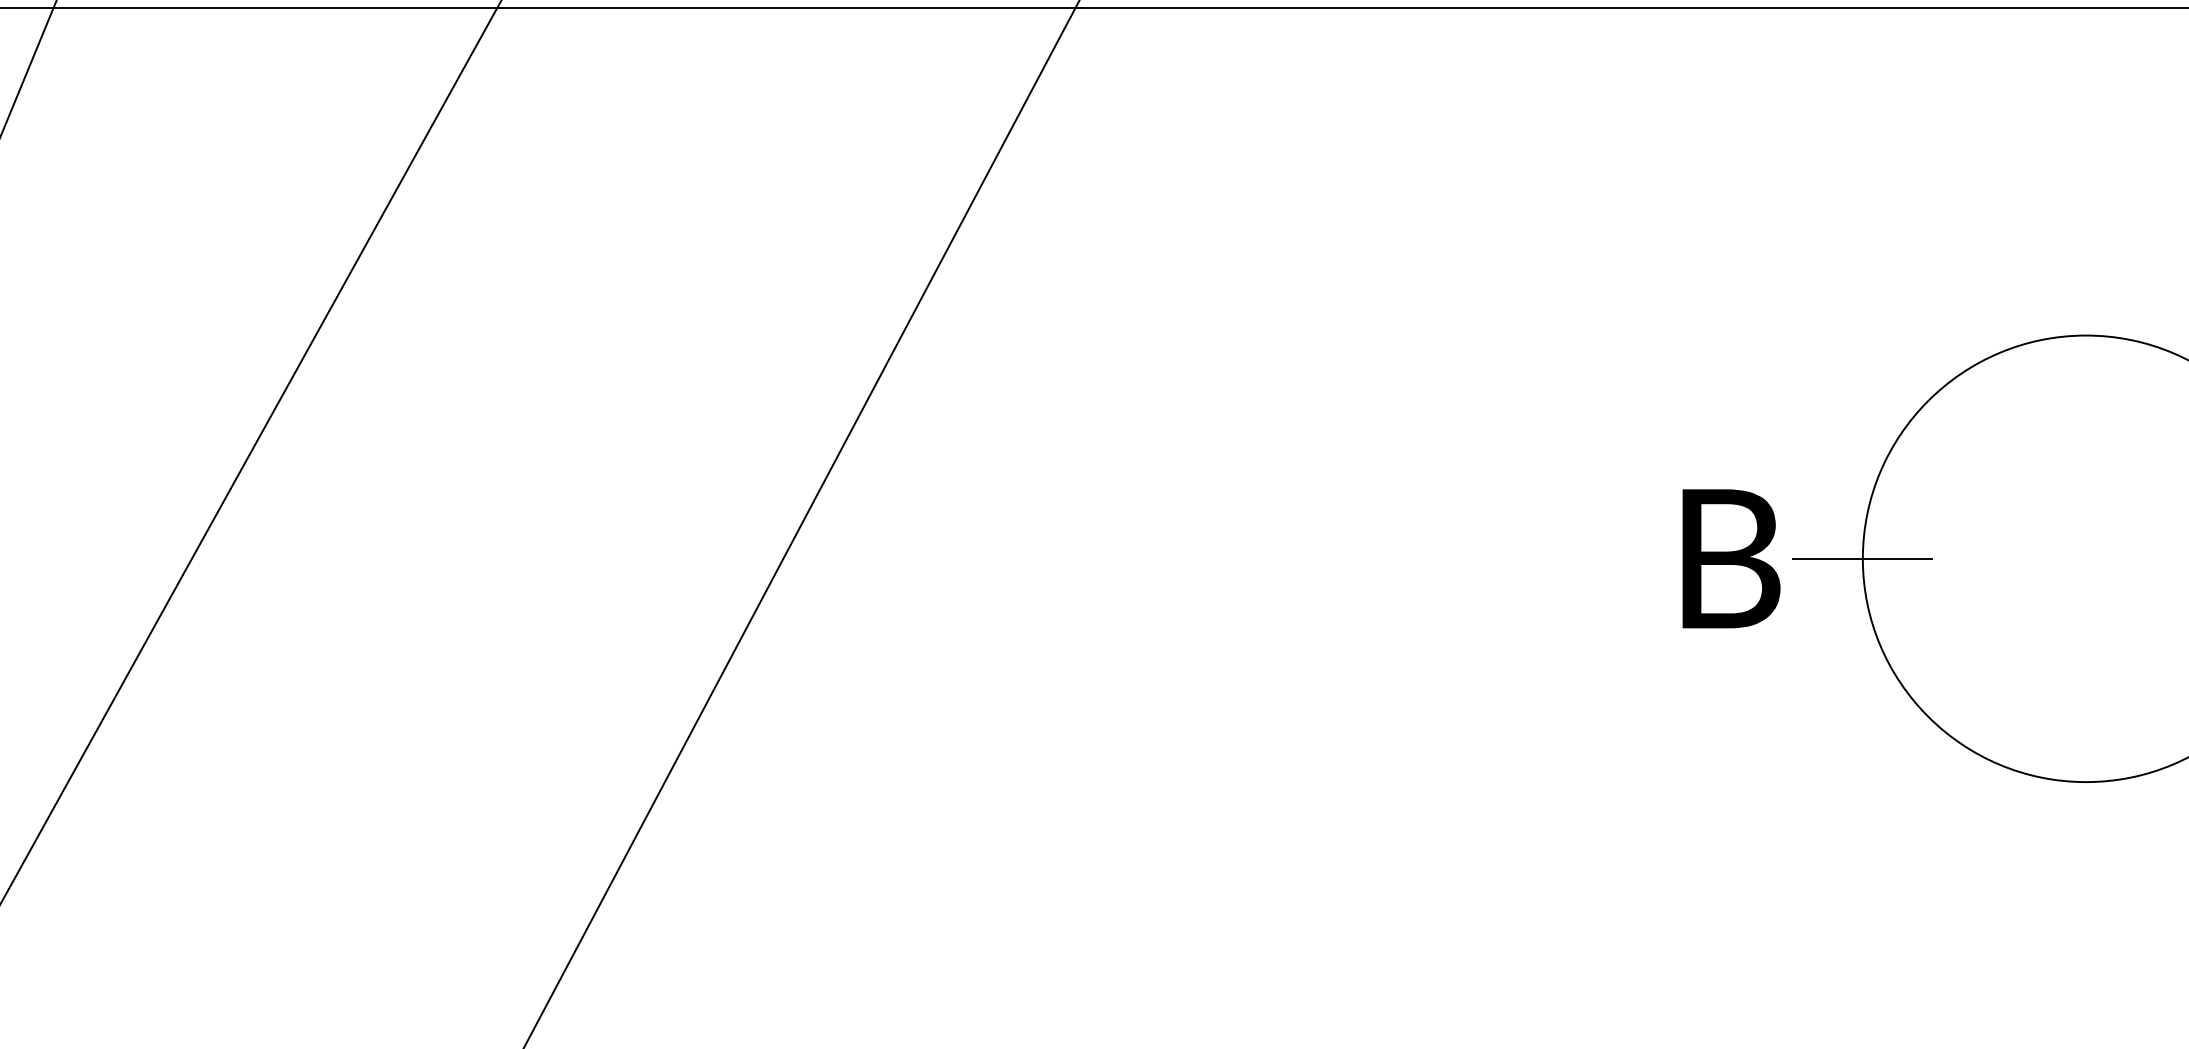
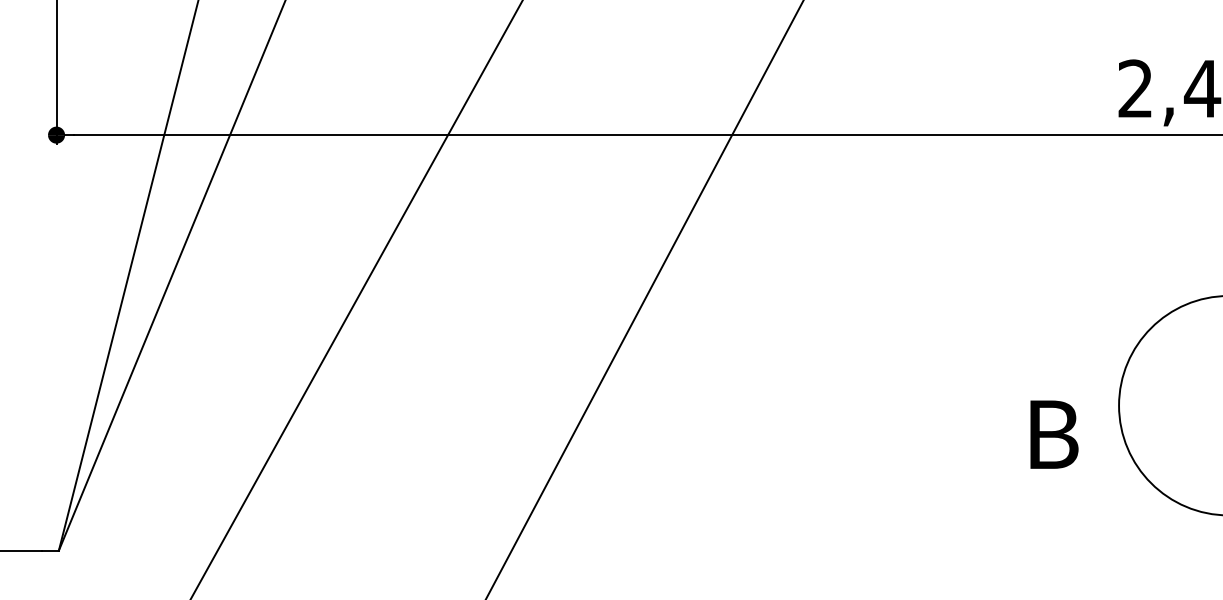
text: (1731, 558) -> (1054, 434), moved
line: (1861, 558) -> (1118, 405), removed

